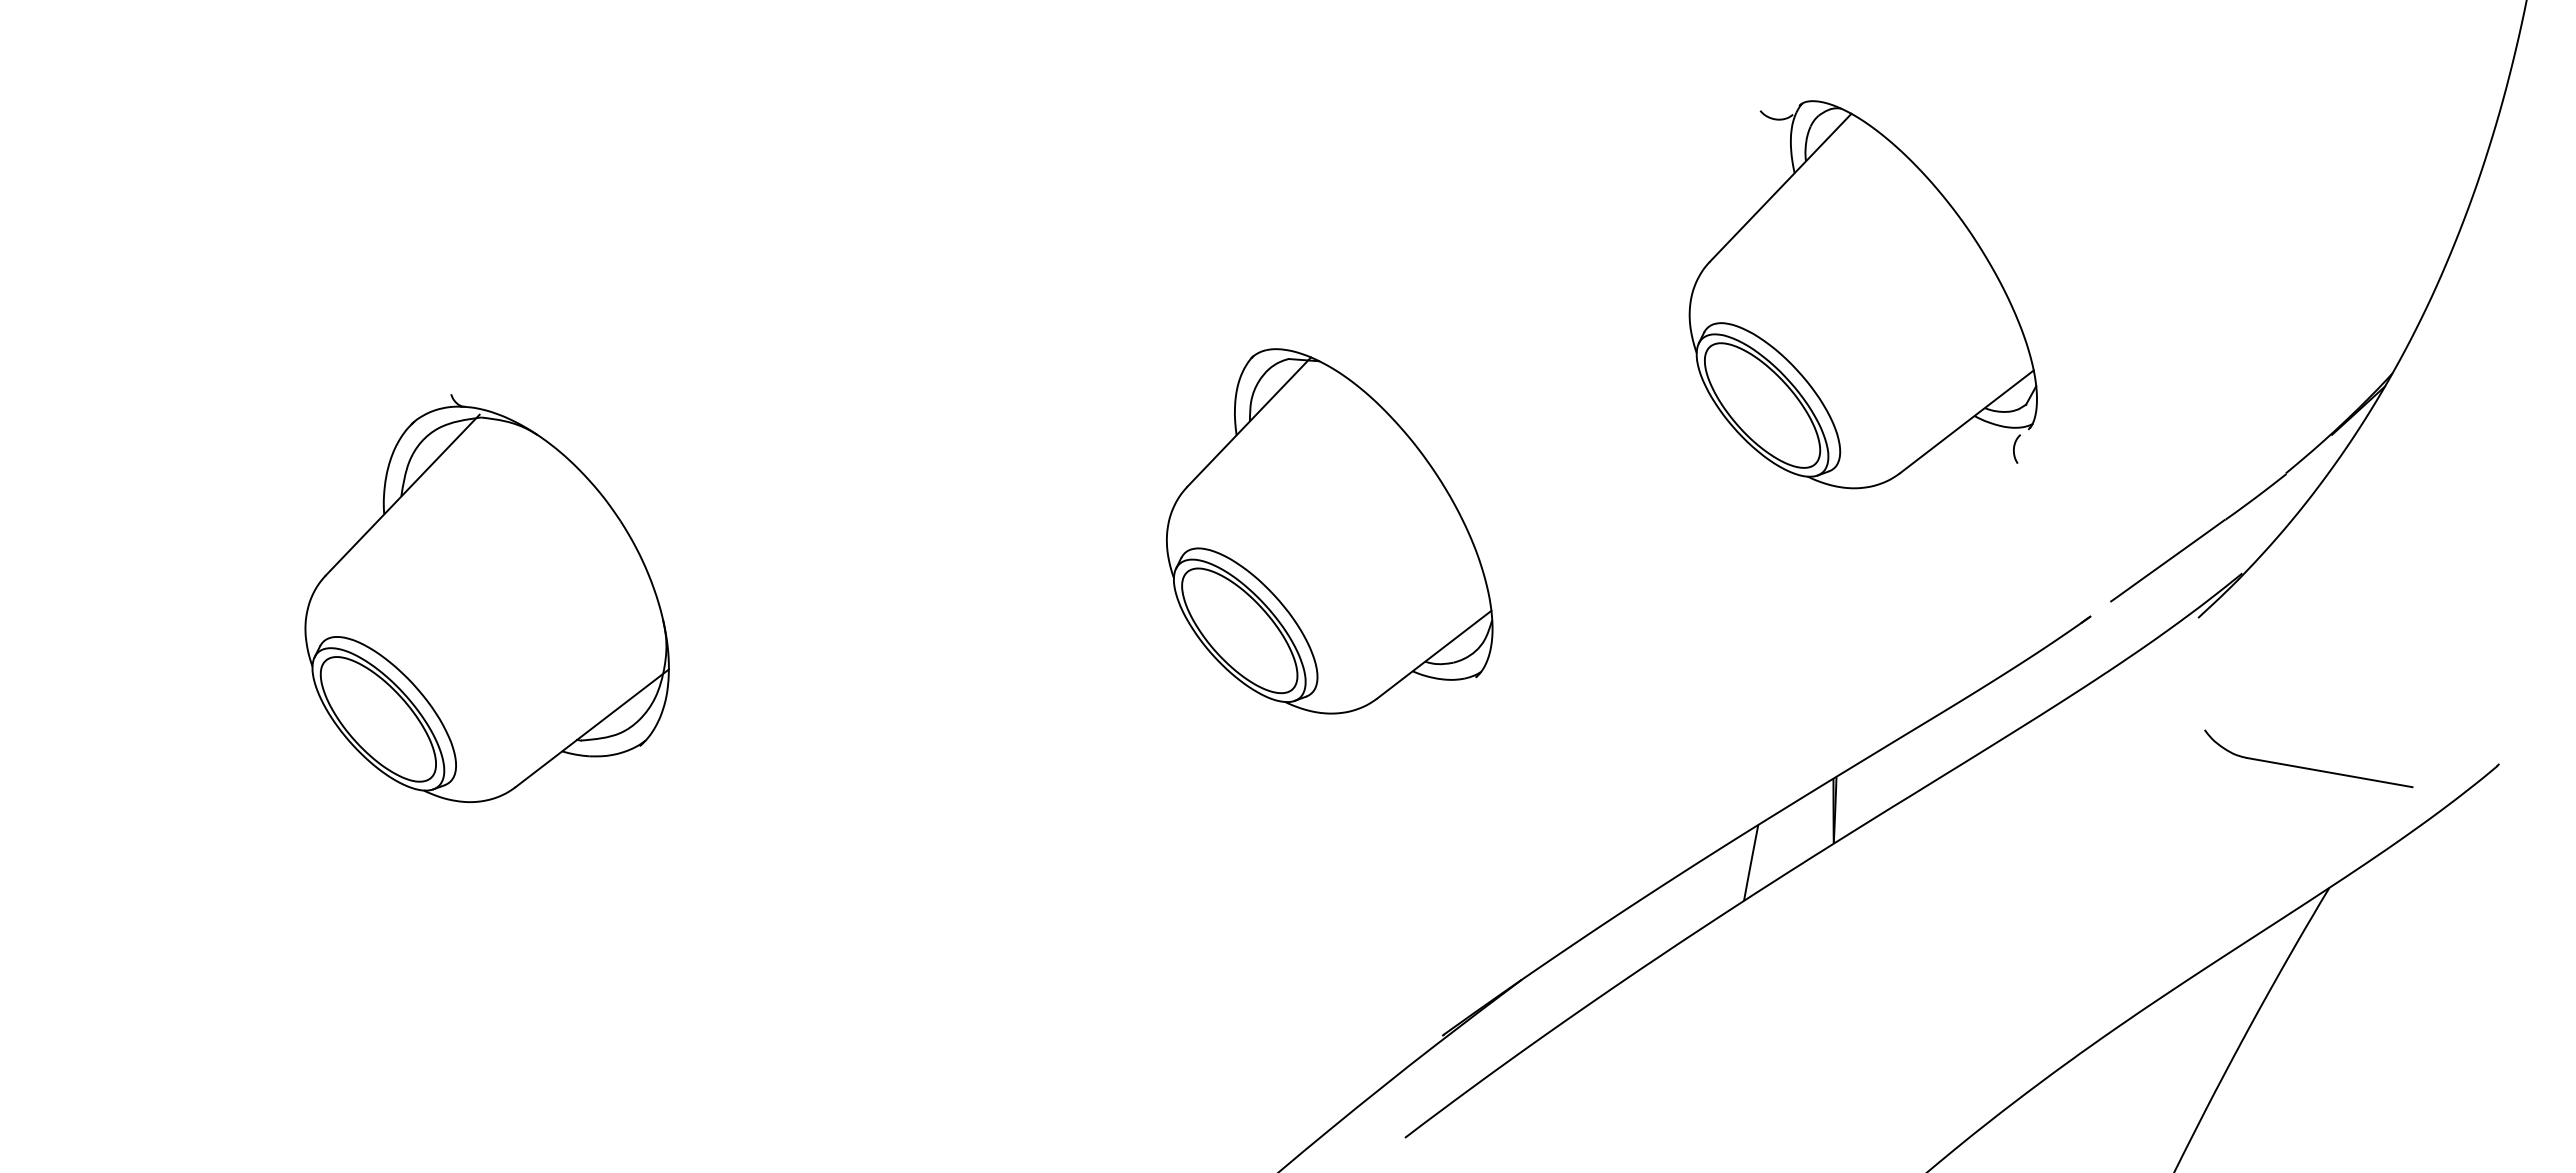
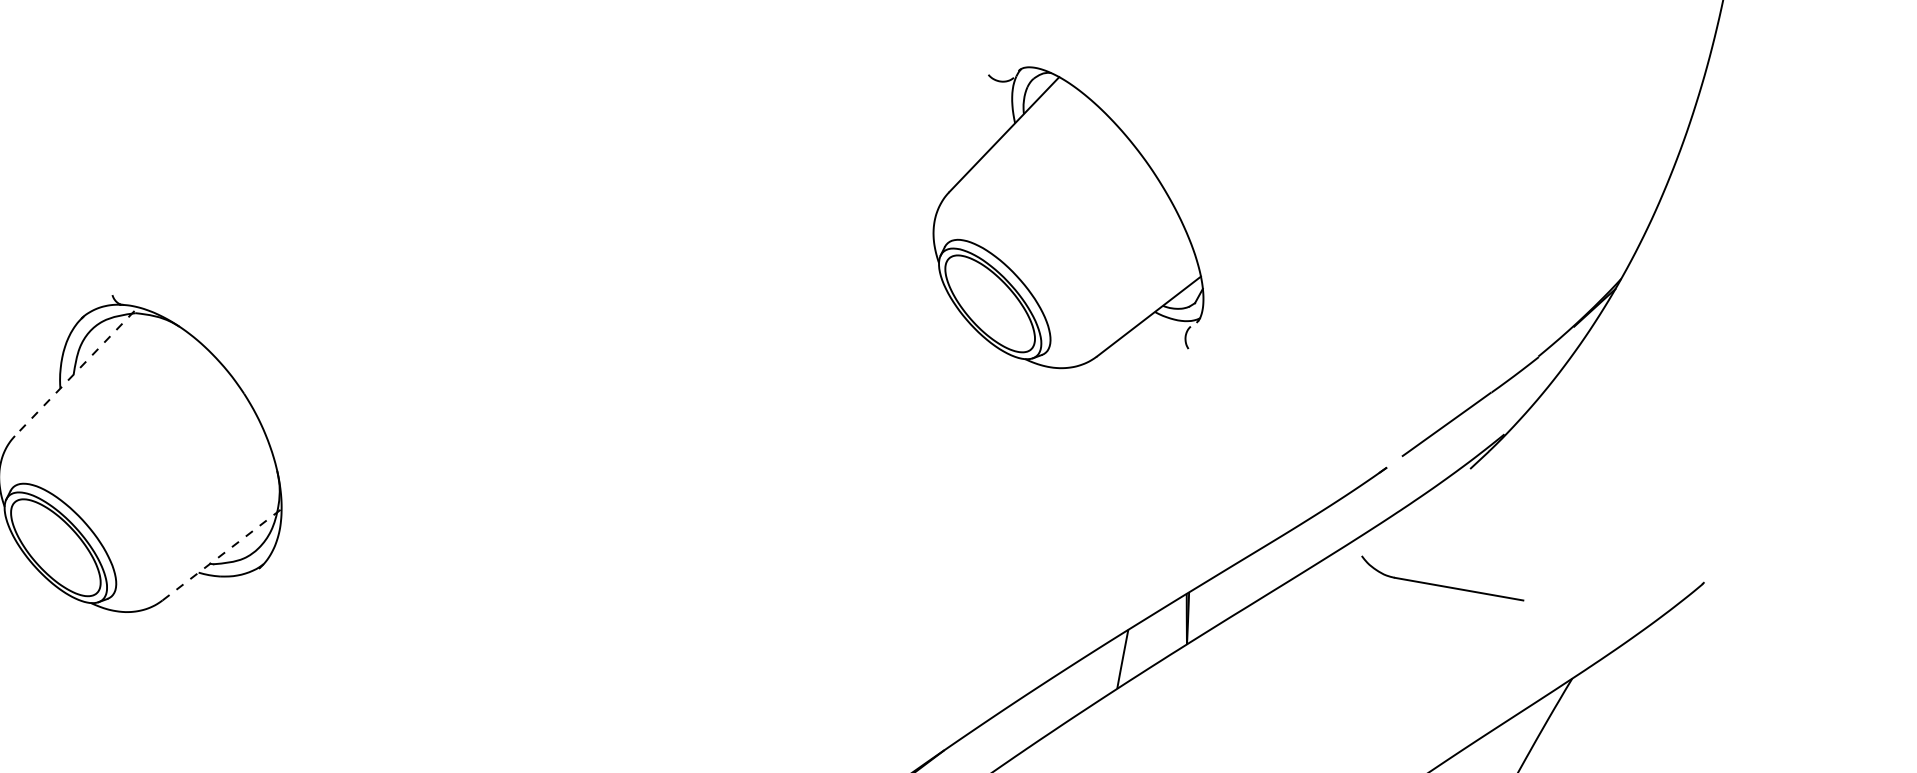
part: (1862, 294) -> (1067, 217), moved
line: (402, 495) -> (74, 373), solid -> dashed
part: (1329, 531) -> (795, 401), removed
line: (592, 728) -> (222, 554), solid -> dashed
part: (2308, 767) -> (1442, 585), moved

